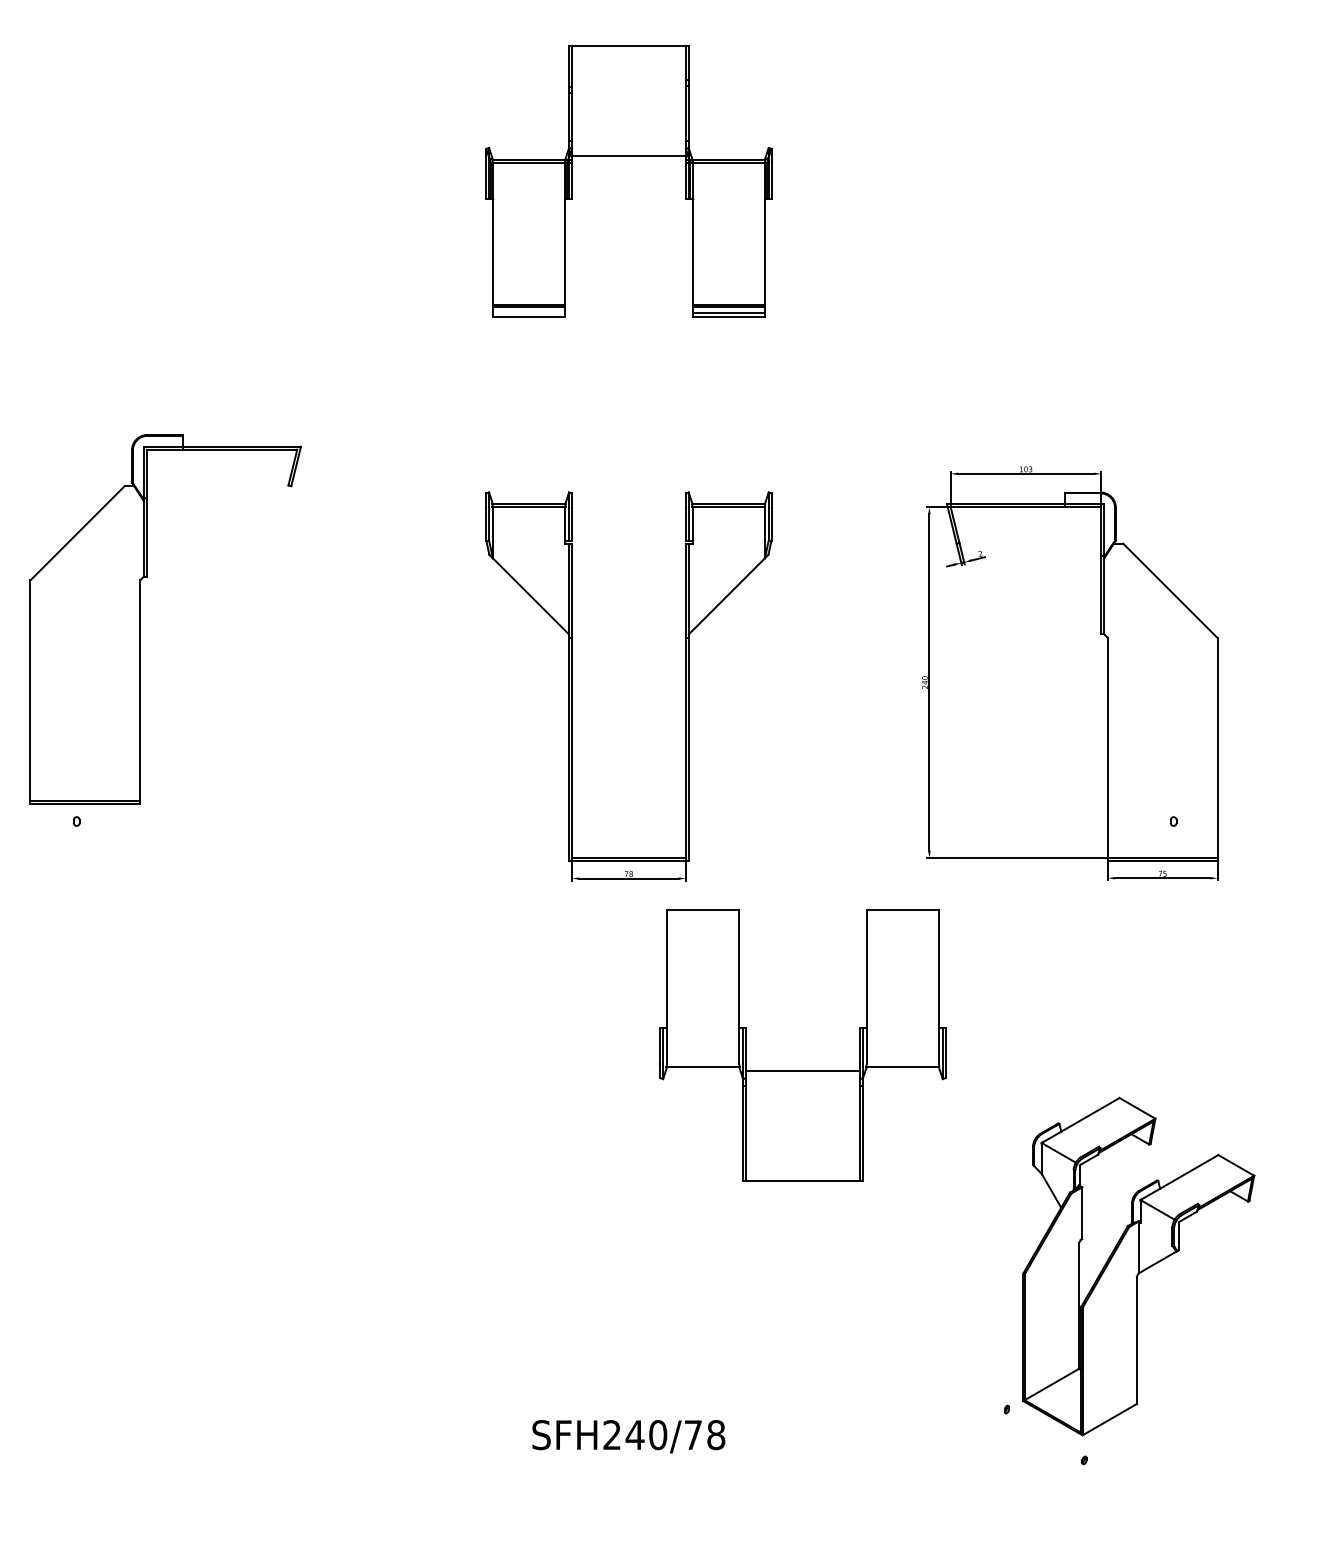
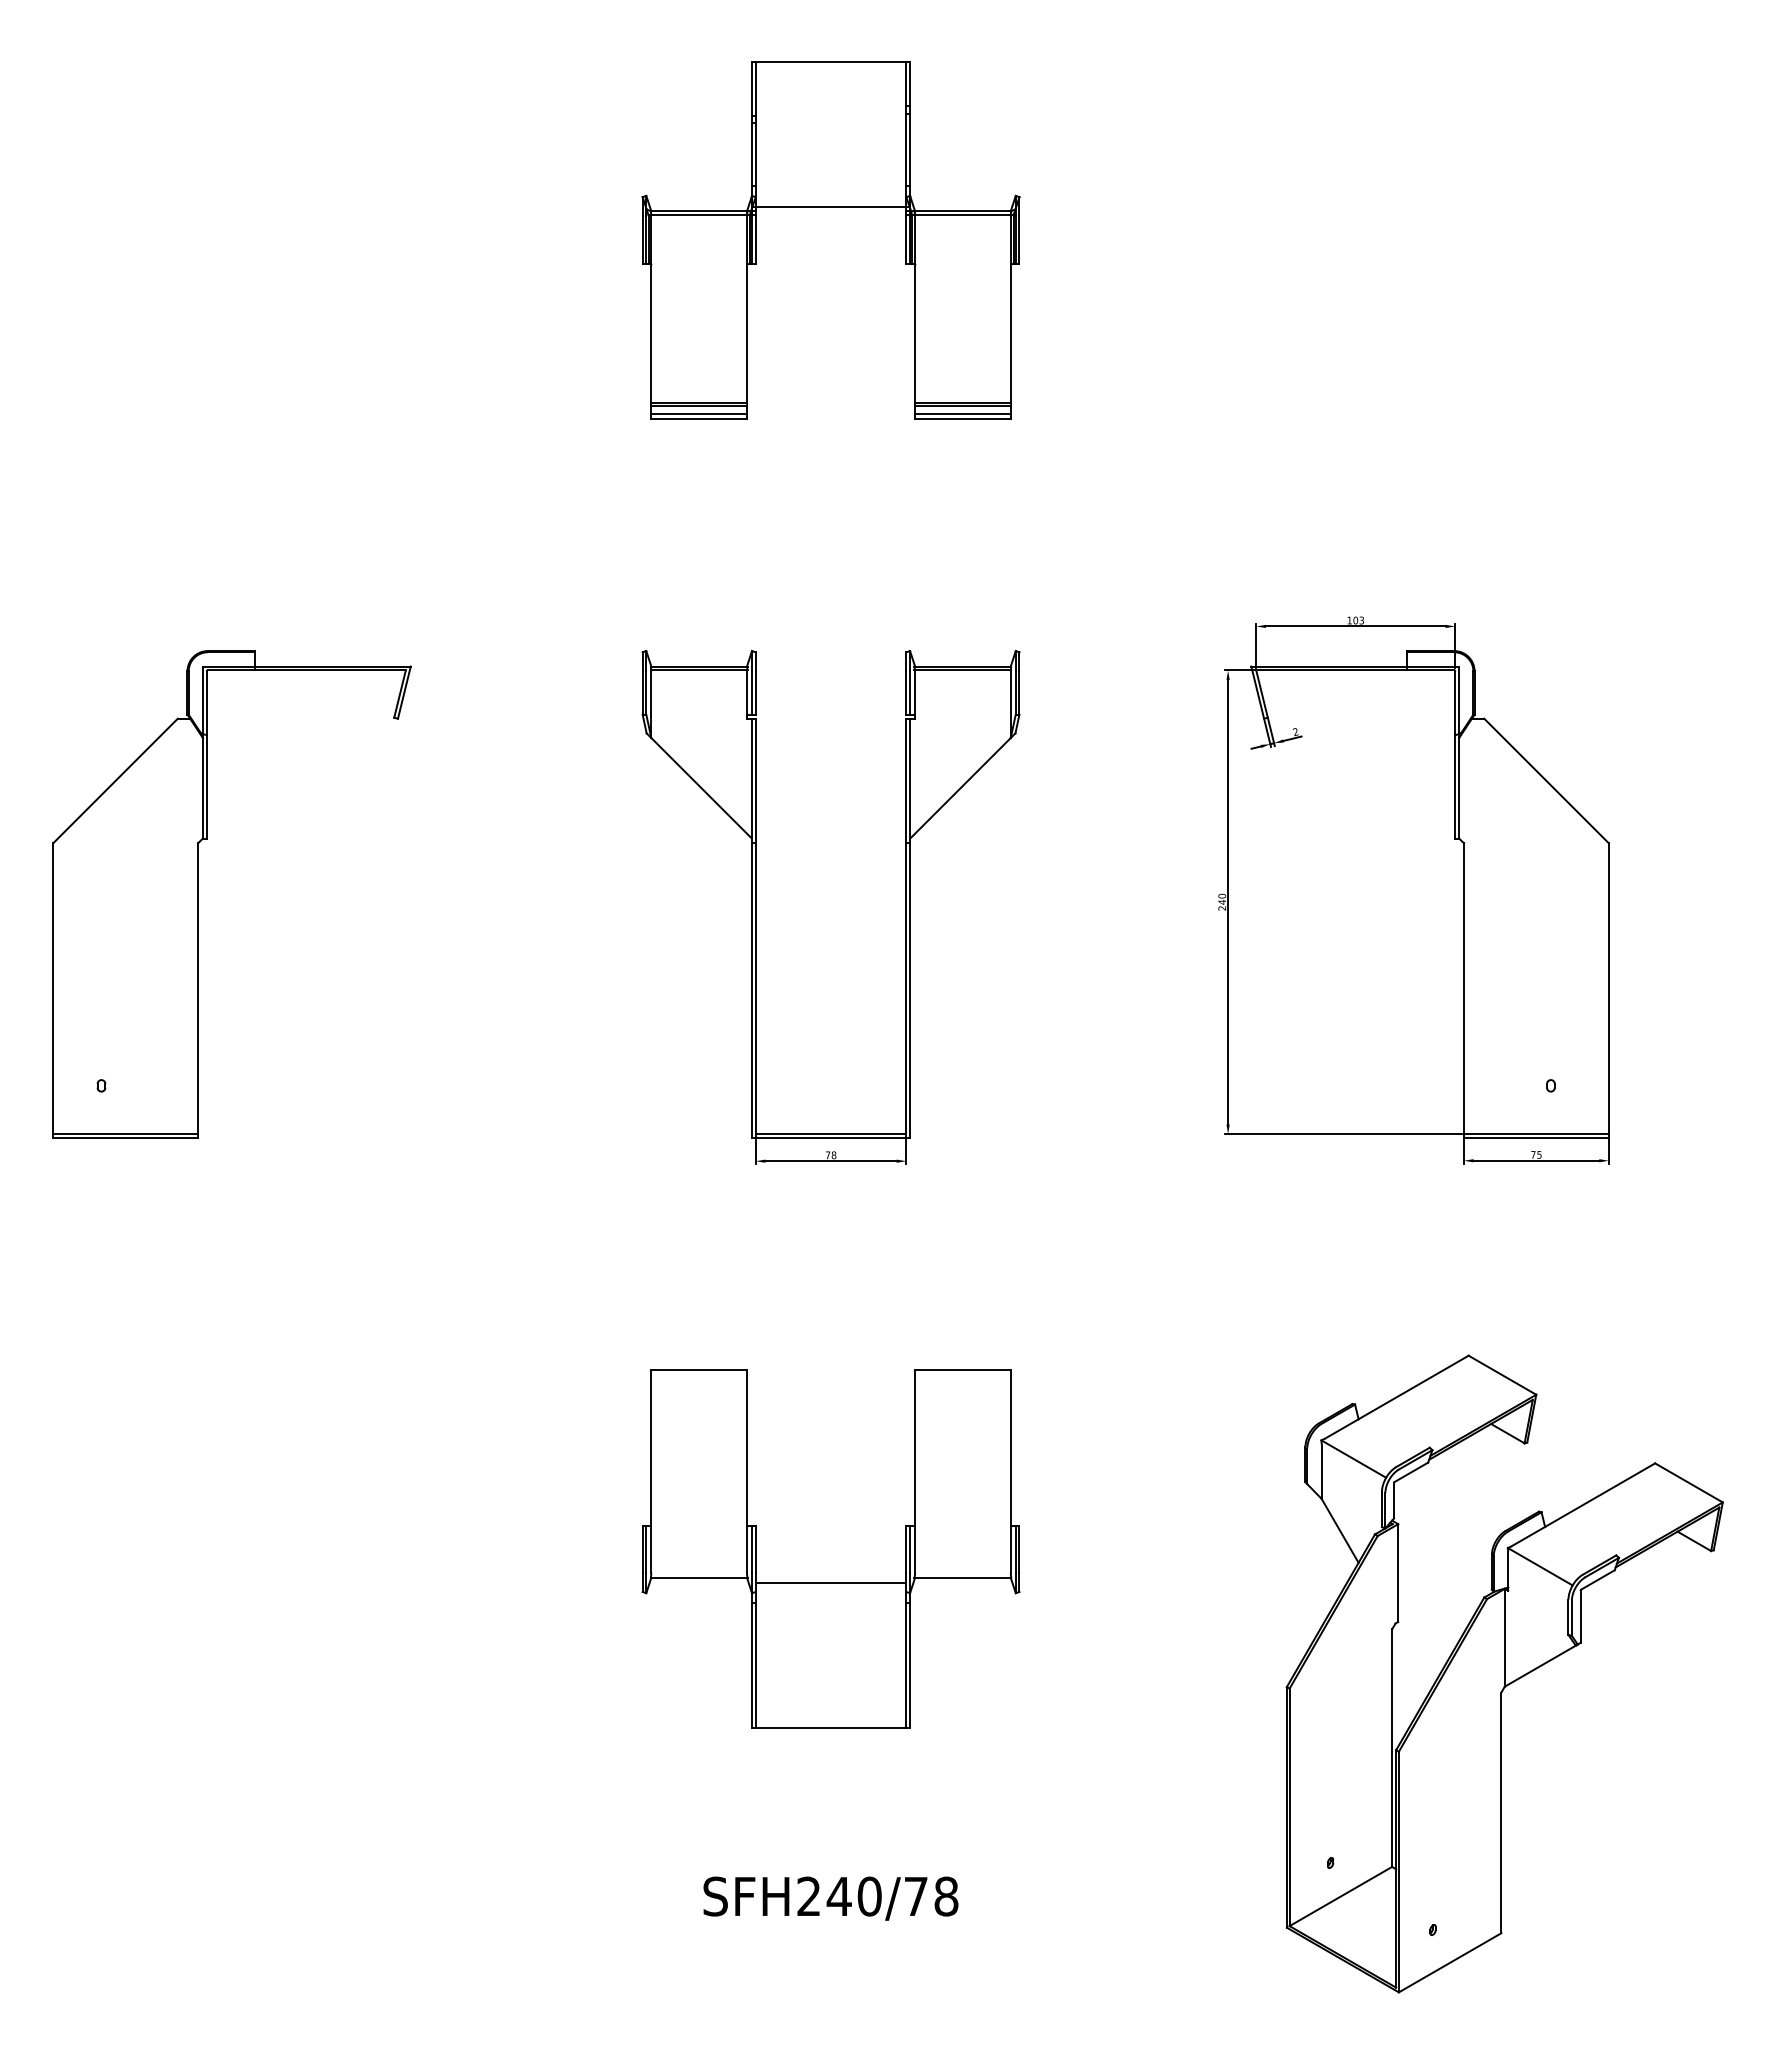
line: (529, 313) -> (699, 414), added
part: (140, 619) -> (198, 894), moved
part: (802, 1071) -> (830, 1582), moved
part: (1138, 1266) -> (1504, 1673), size x1.43

